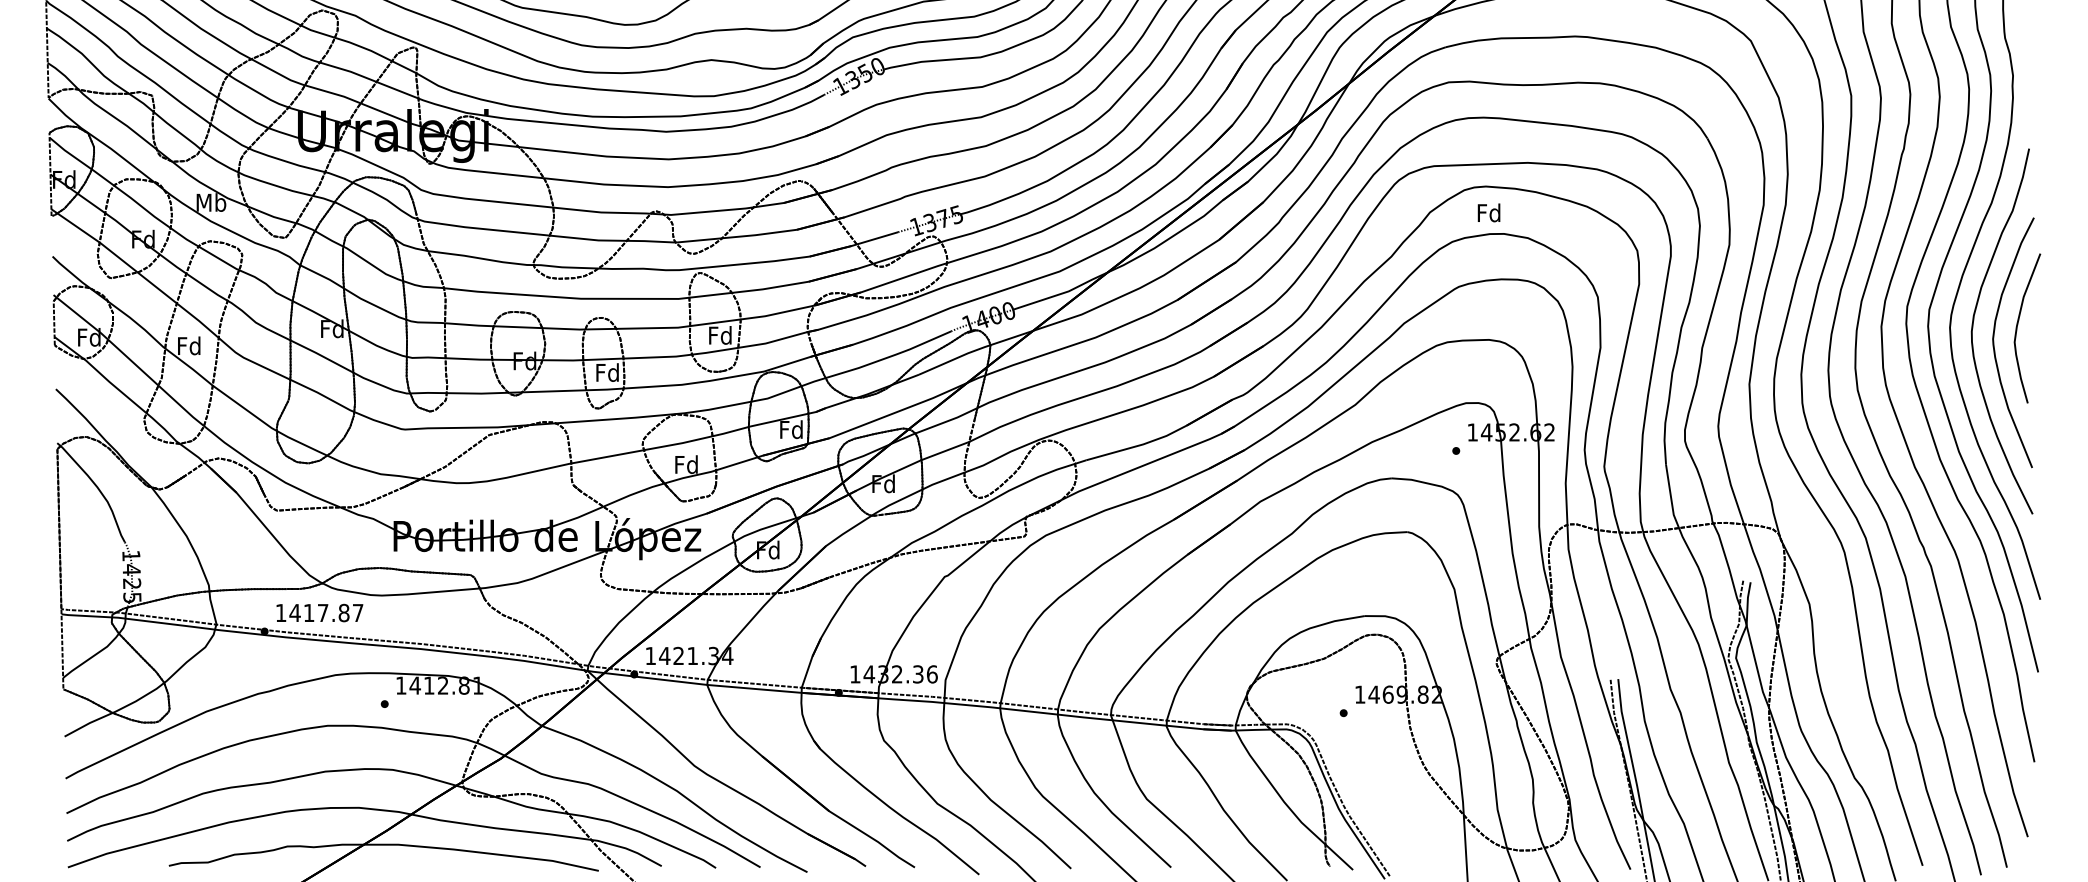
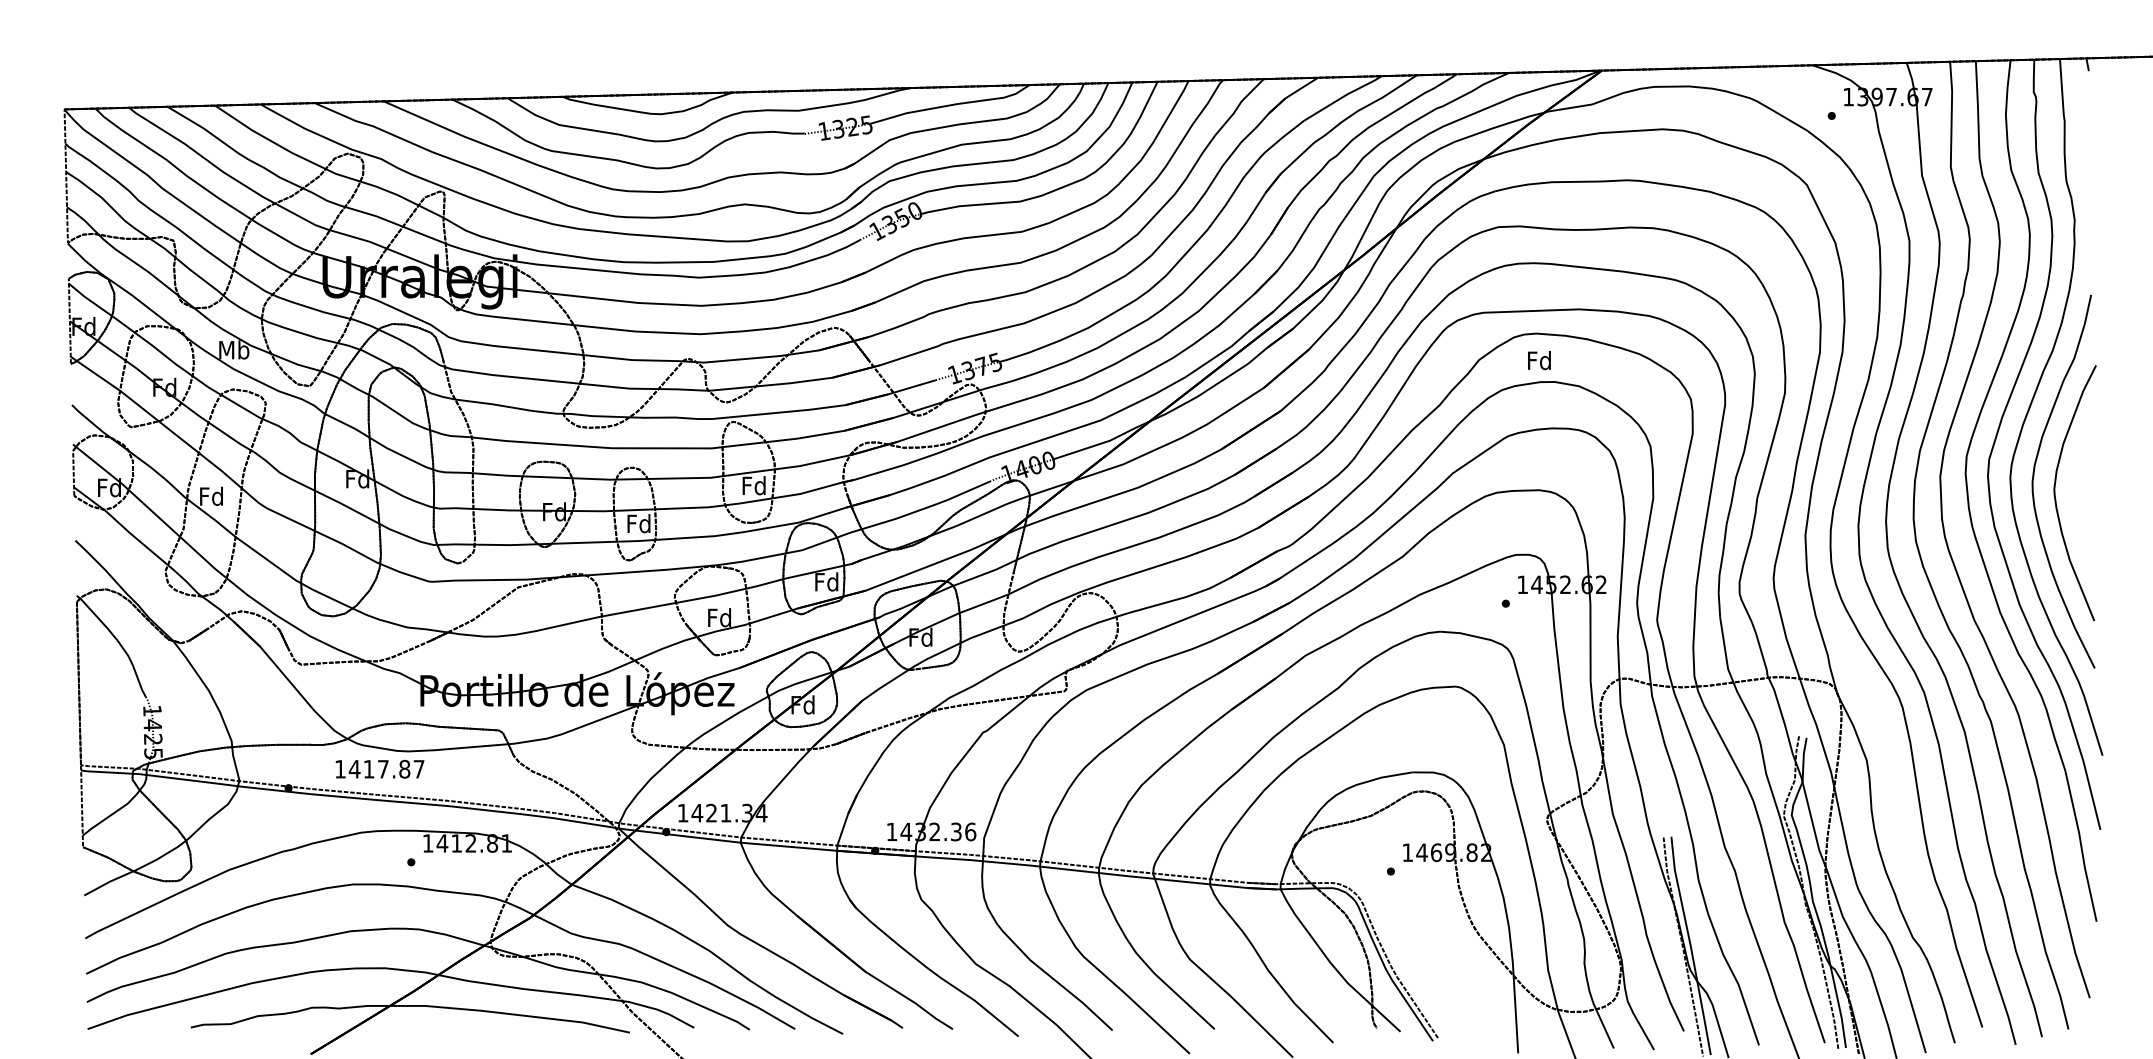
curve: (2017, 328) -> (2079, 478), removed
text: (319, 613) -> (379, 769), moved

